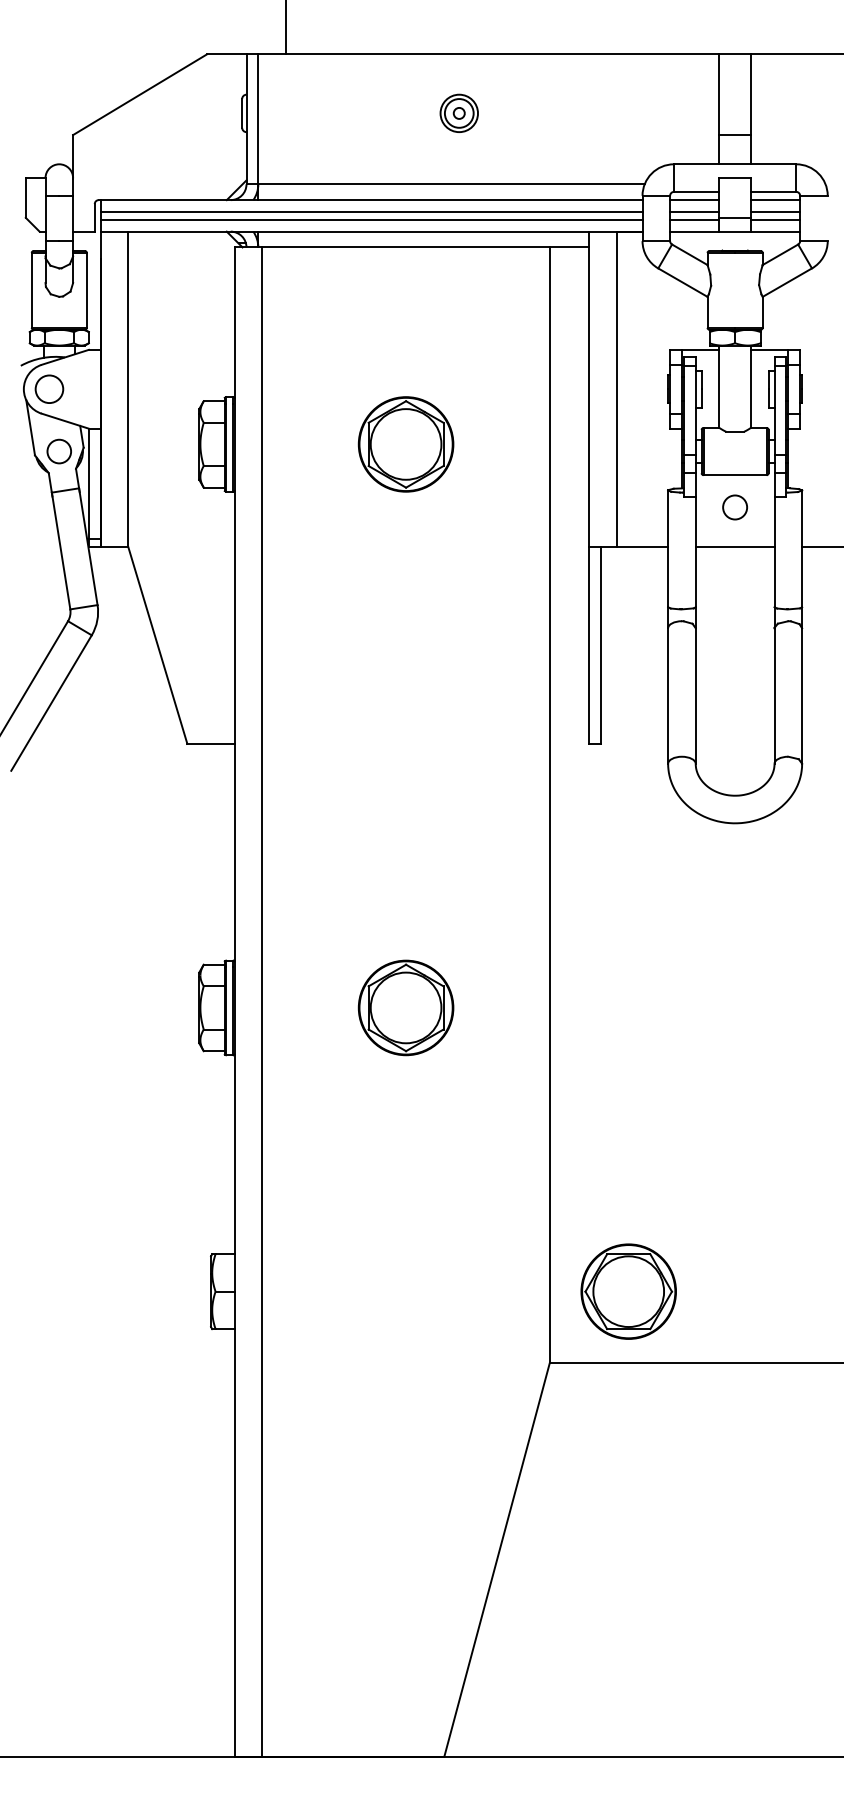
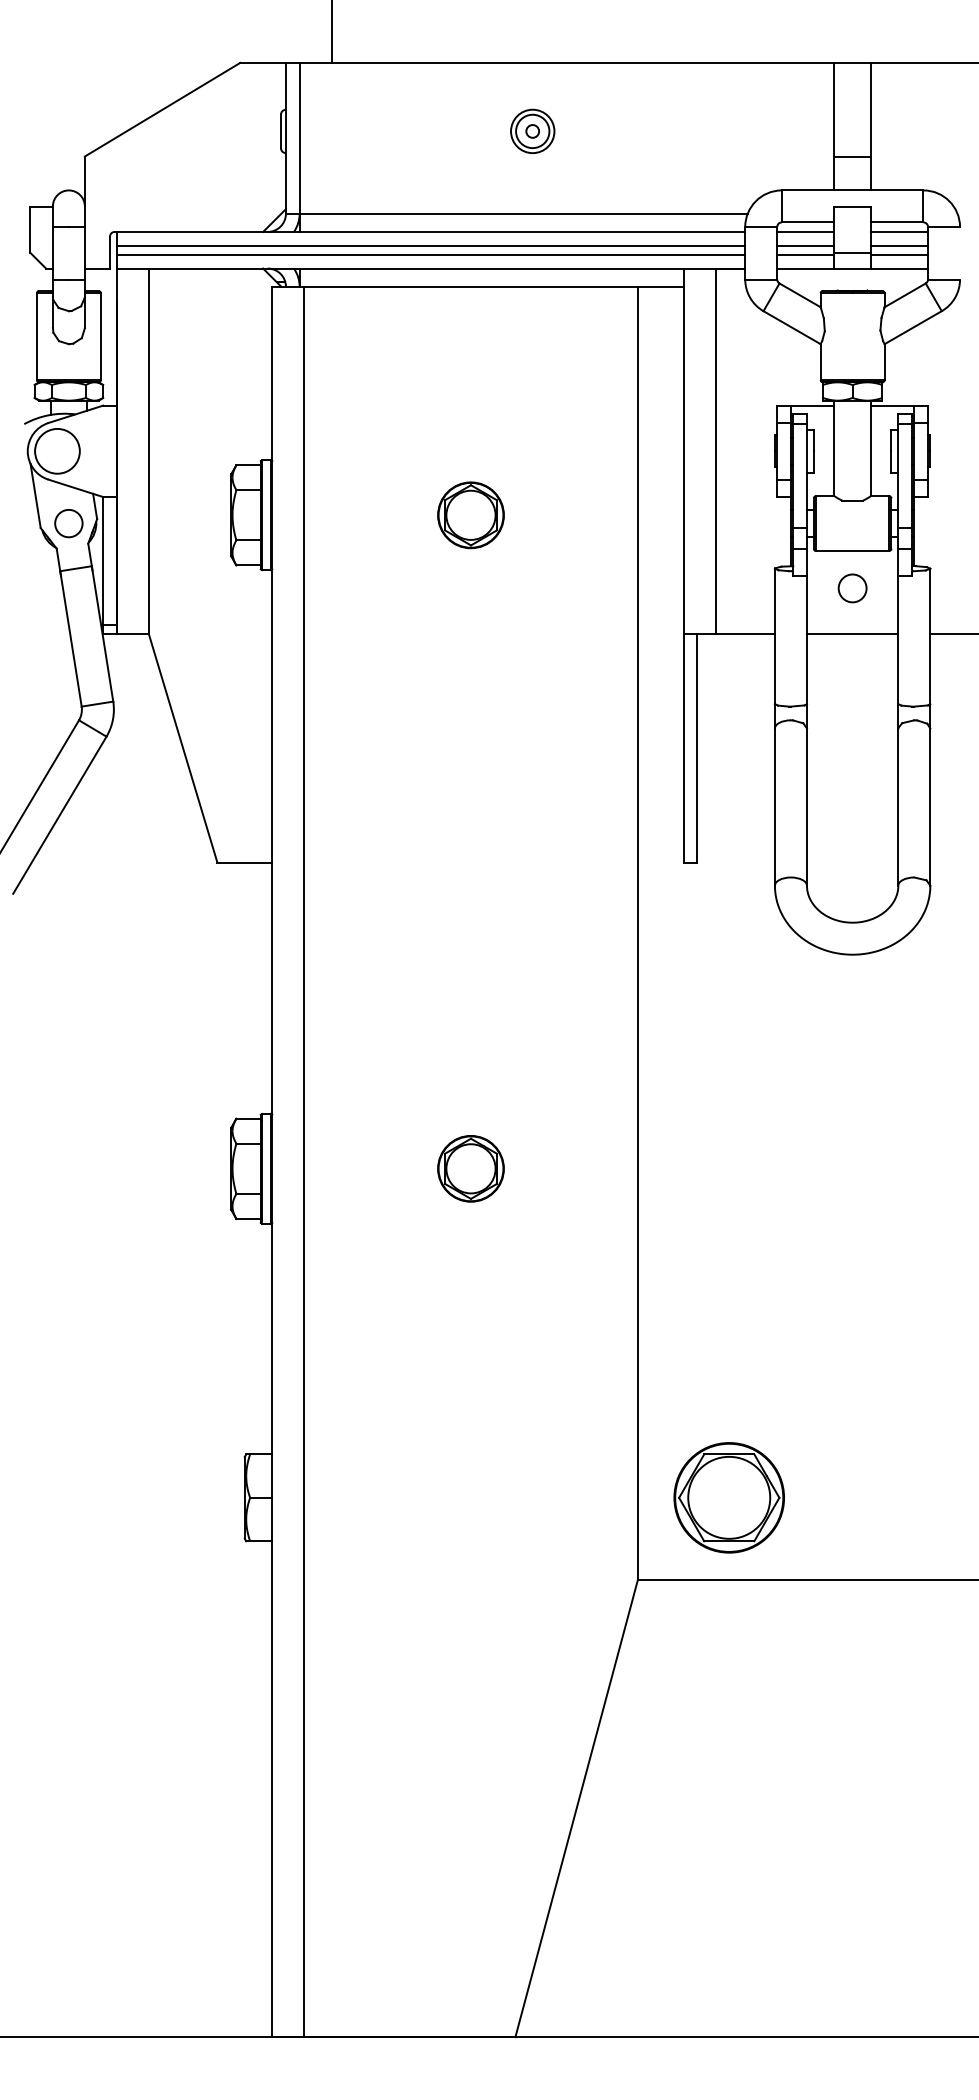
circle: (49, 389) -> (57, 451), size x1.4
part: (405, 444) -> (470, 515), size x0.6
part: (405, 1007) -> (470, 1168), size x0.6

